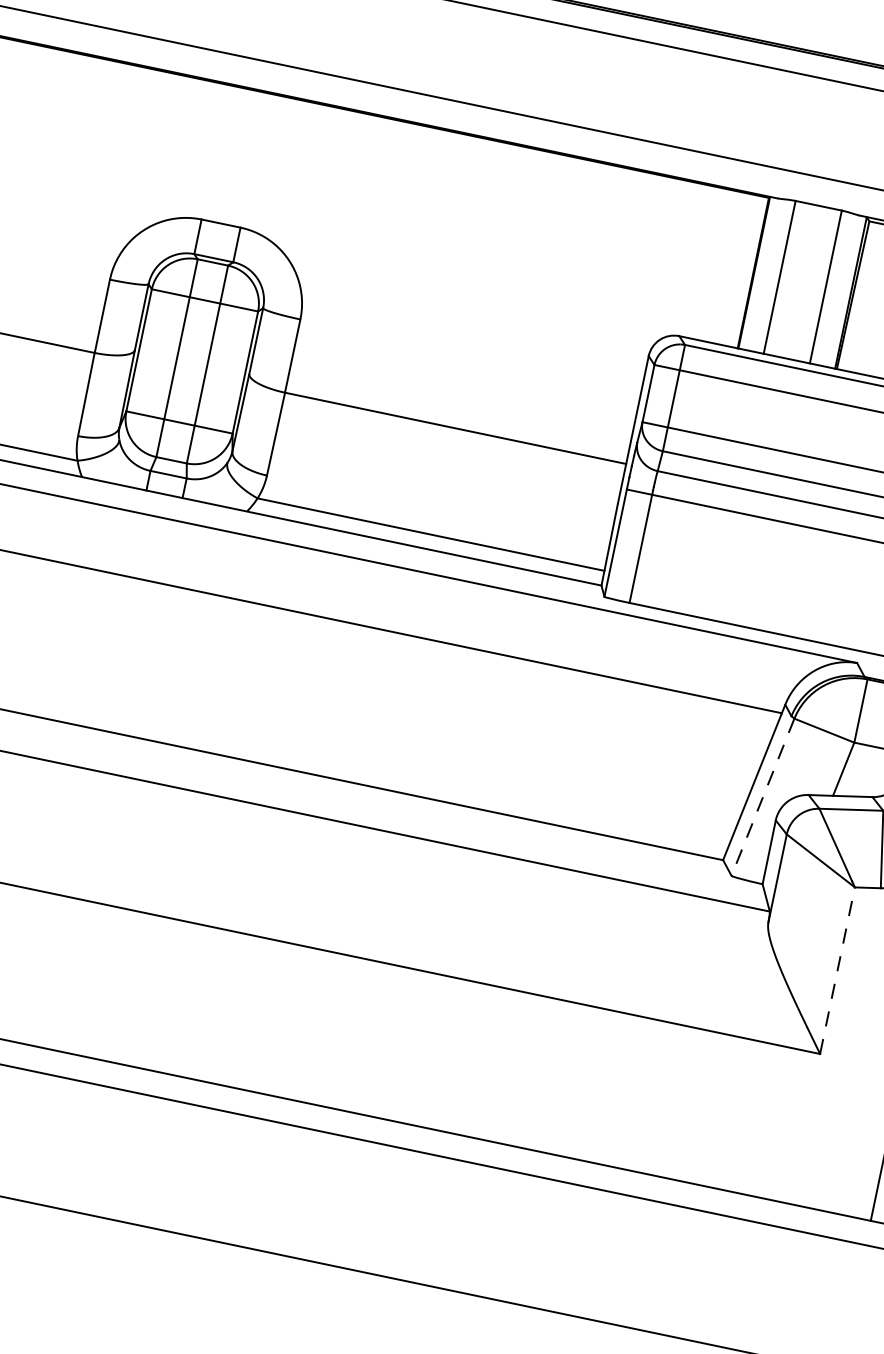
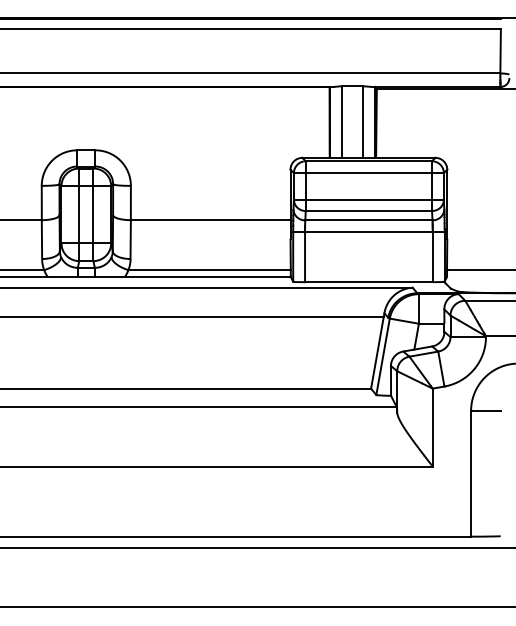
line: (764, 796) -> (383, 356), dashed -> solid
line: (837, 970) -> (432, 427), dashed -> solid

